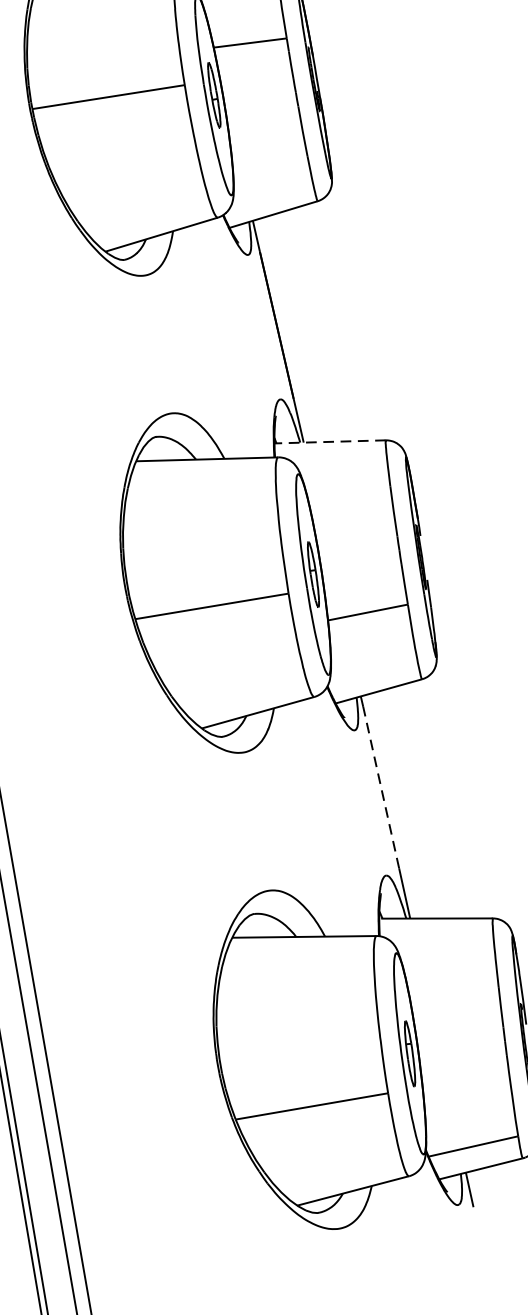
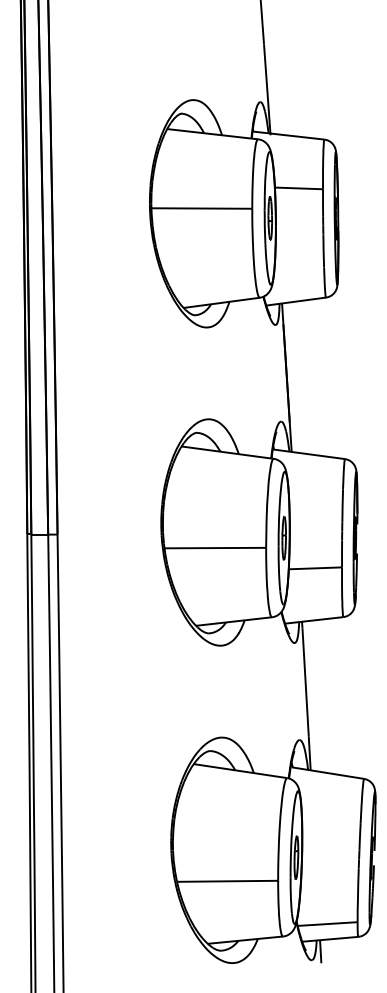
line: (329, 442) -> (308, 454), dashed -> solid
line: (380, 787) -> (305, 682), dashed -> solid

